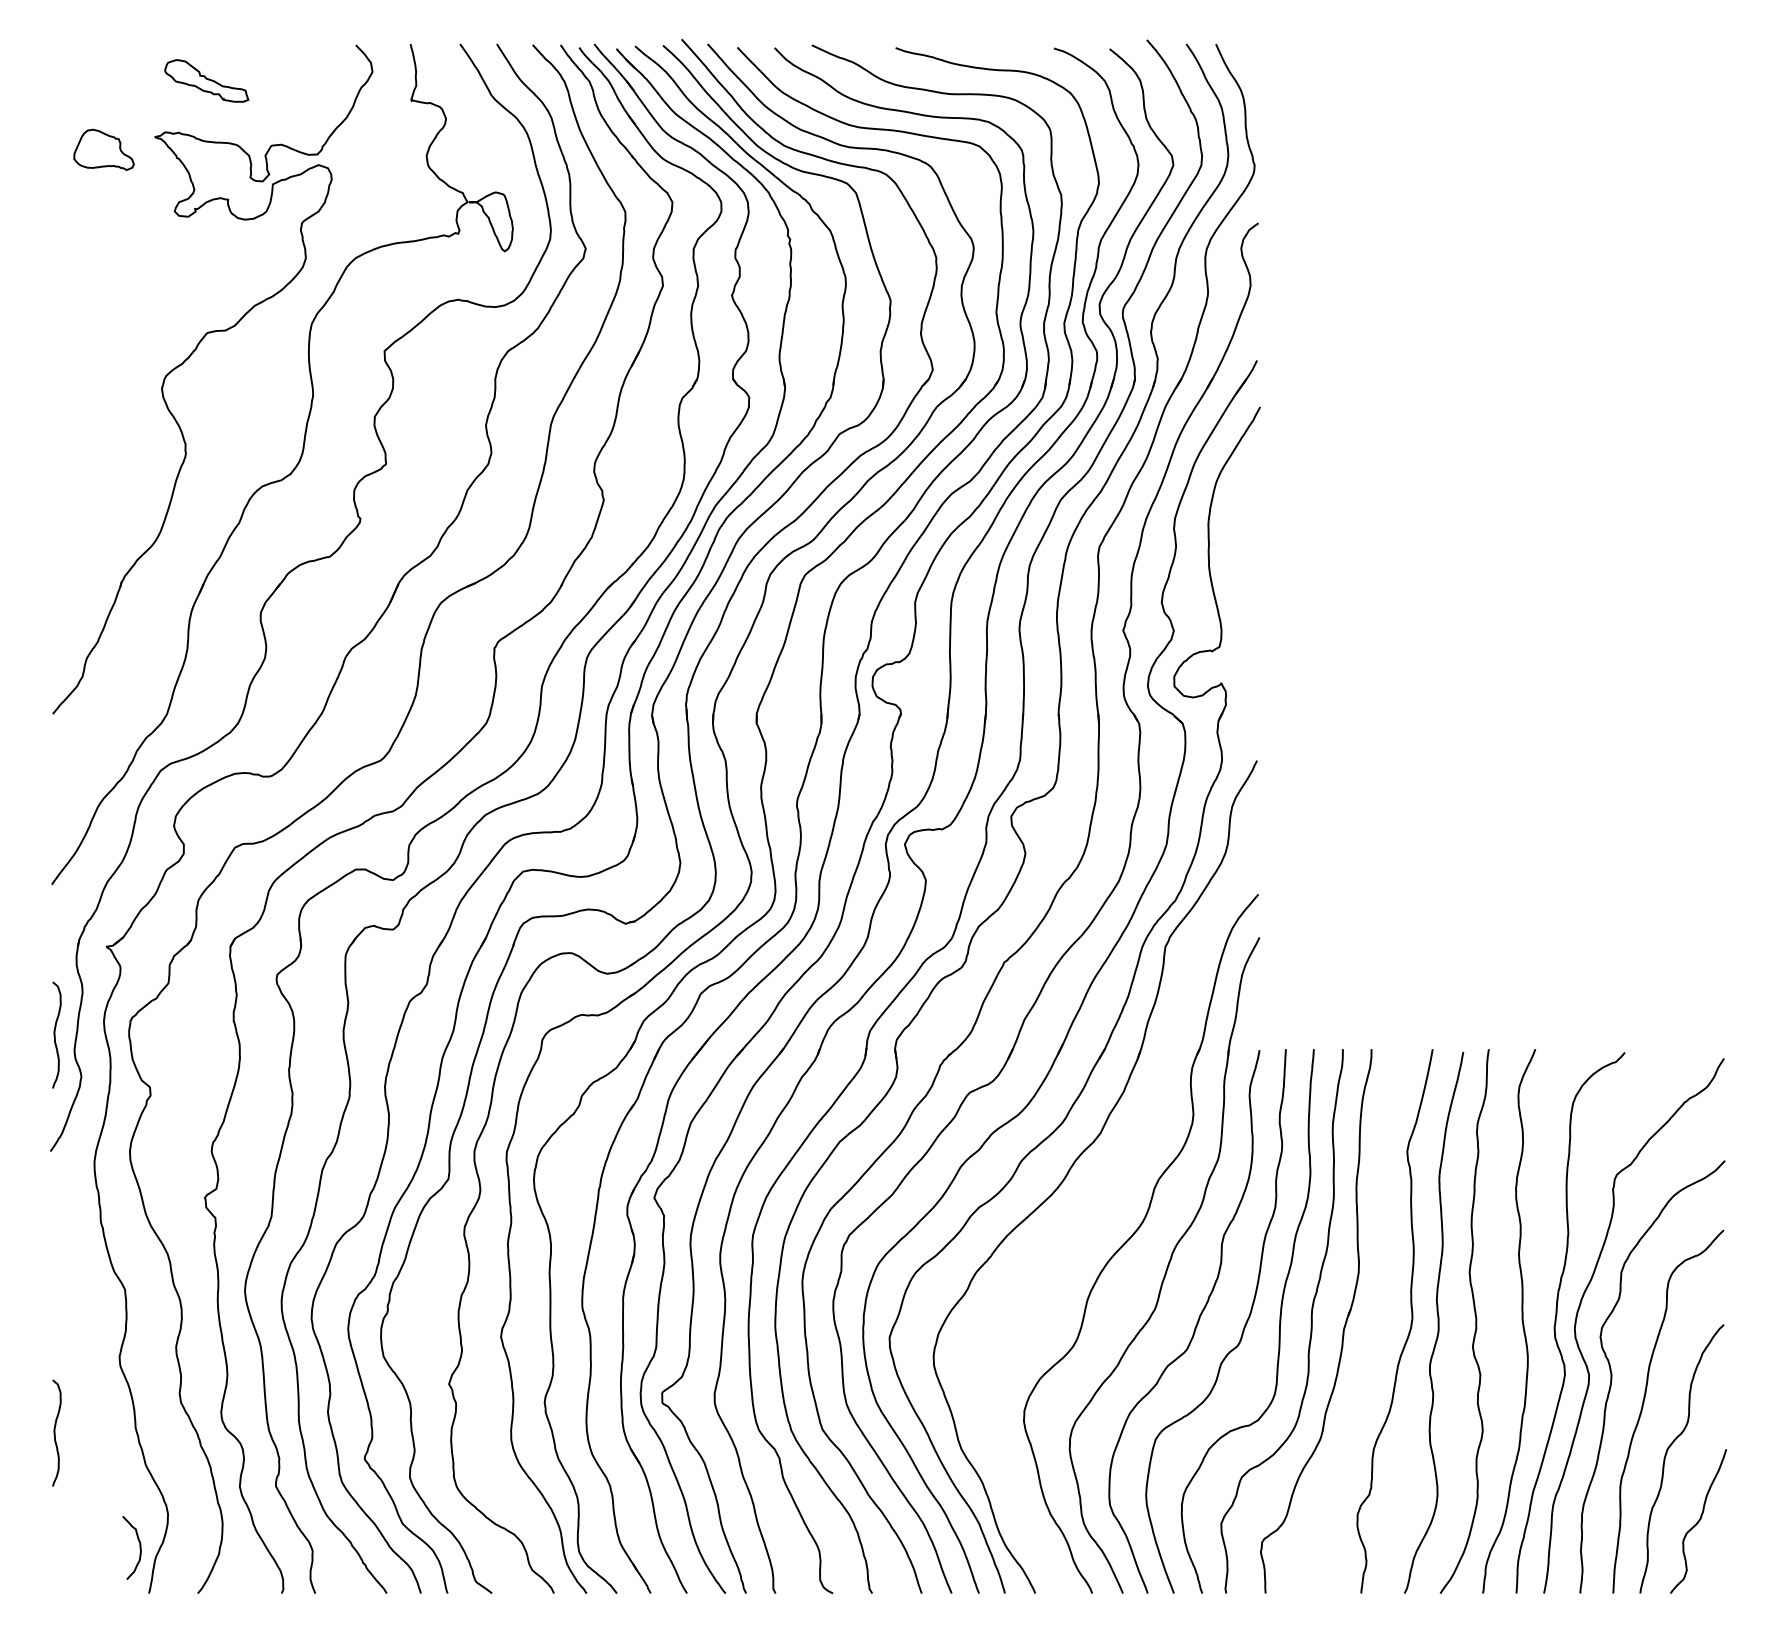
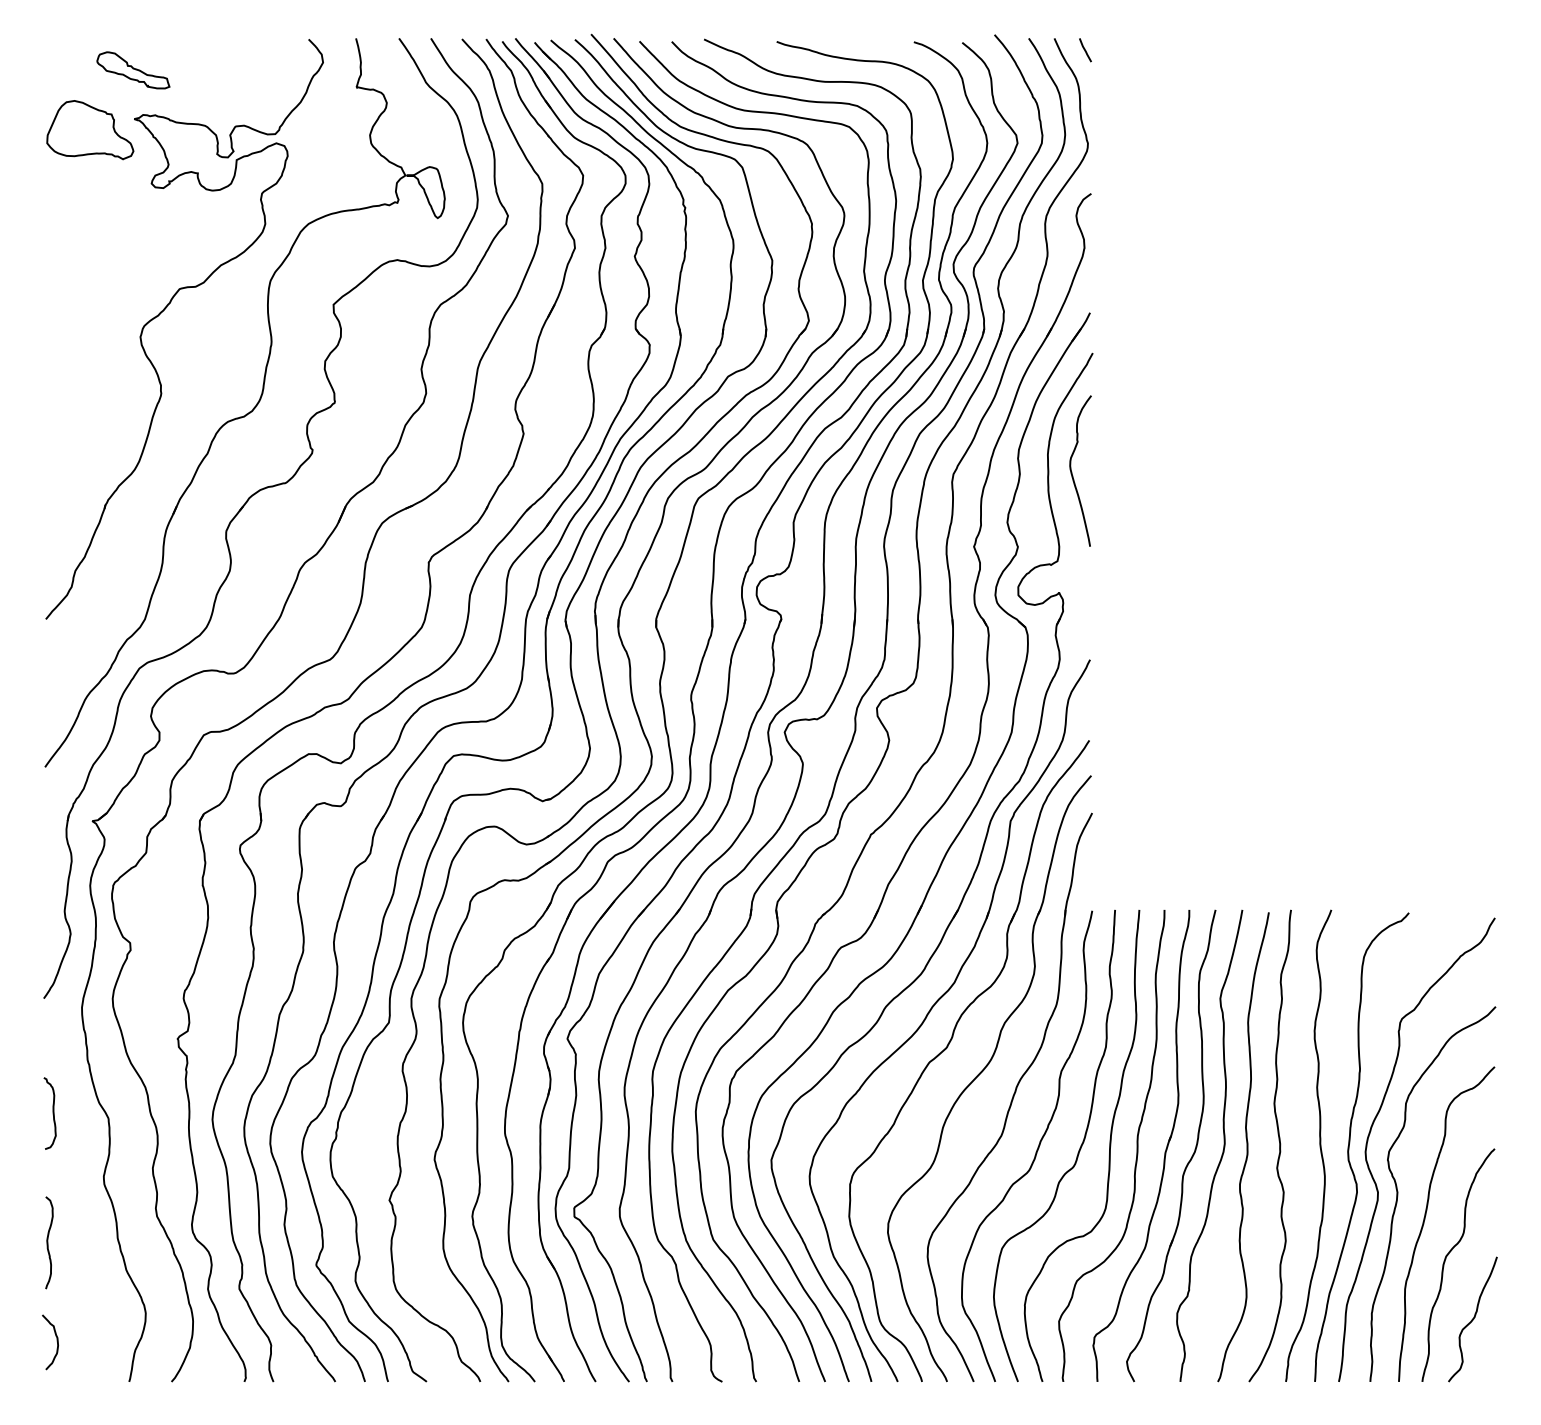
line: (1251, 57) -> (1085, 50), added
part: (206, 80) -> (133, 69), moved
part: (103, 149) -> (89, 129), size x1.67
curve: (1236, 543) -> (1072, 471), added
curve: (55, 1034) -> (48, 897), removed
part: (1093, 1207) -> (948, 1047), added
curve: (60, 1283) -> (52, 1113), added
part: (1374, 1332) -> (1191, 1155), added
curve: (139, 1547) -> (56, 1342), moved

